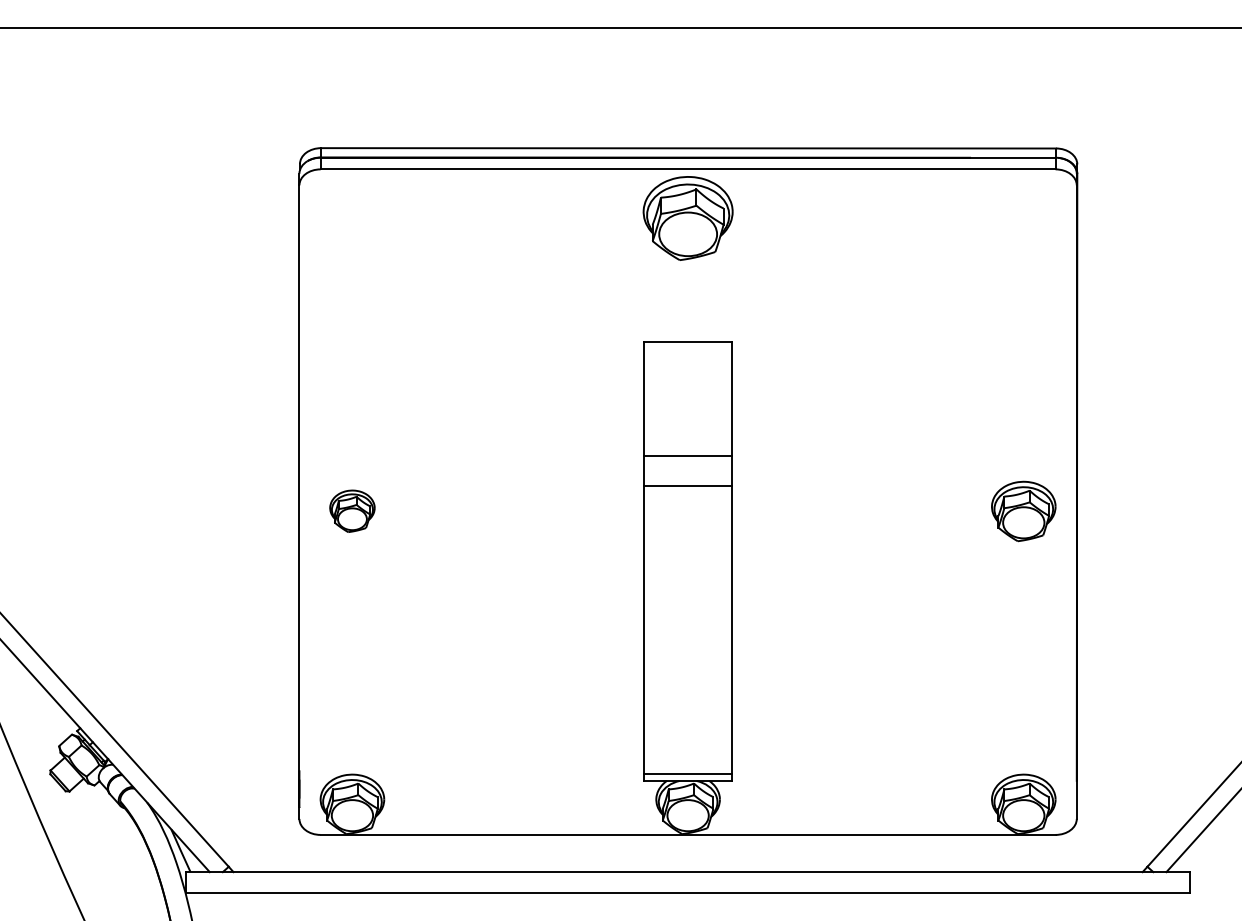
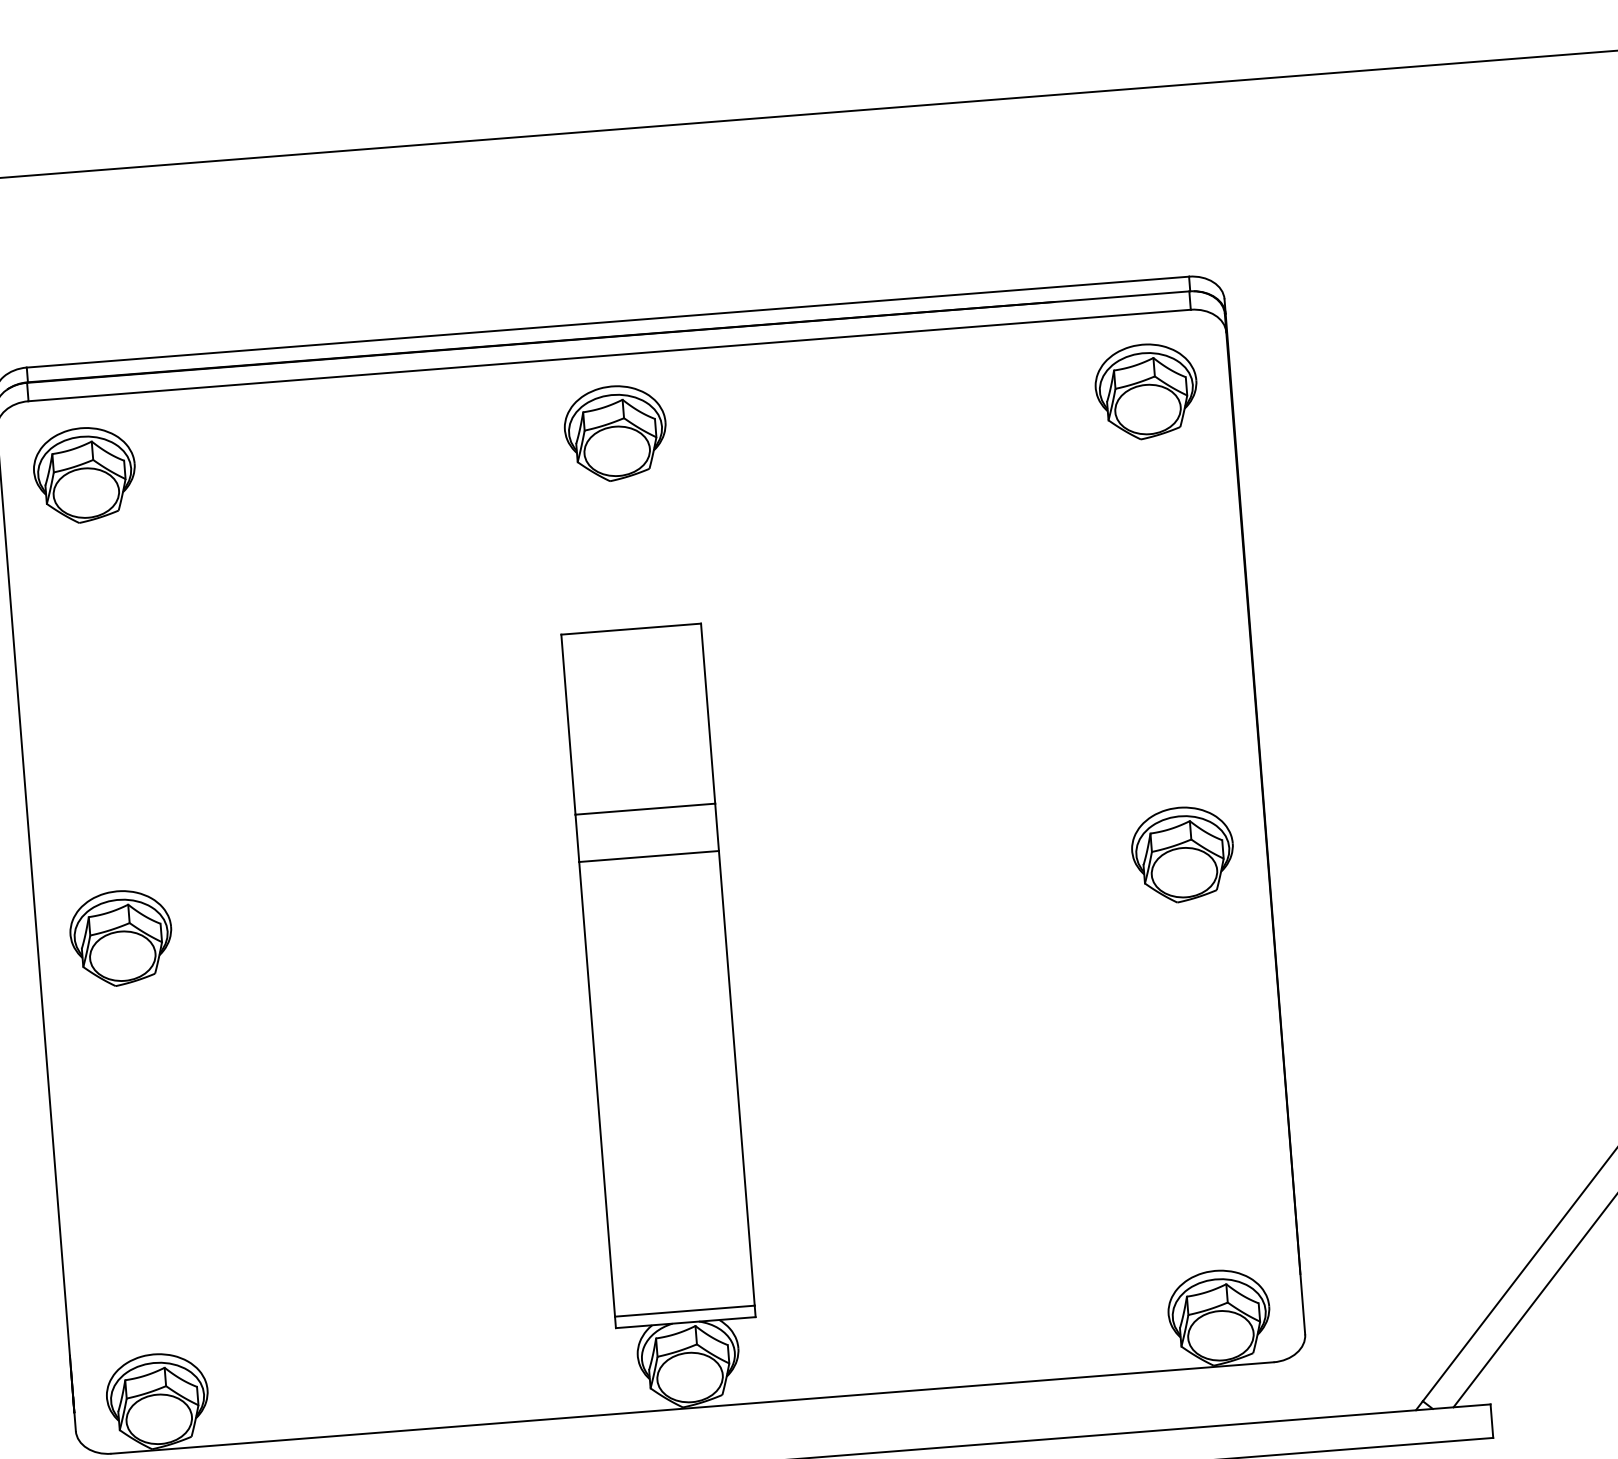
part: (352, 218) -> (85, 474), added
part: (687, 218) -> (614, 433), size x0.71
part: (1023, 218) -> (1146, 391), added
part: (352, 510) -> (121, 936), size x1.43

